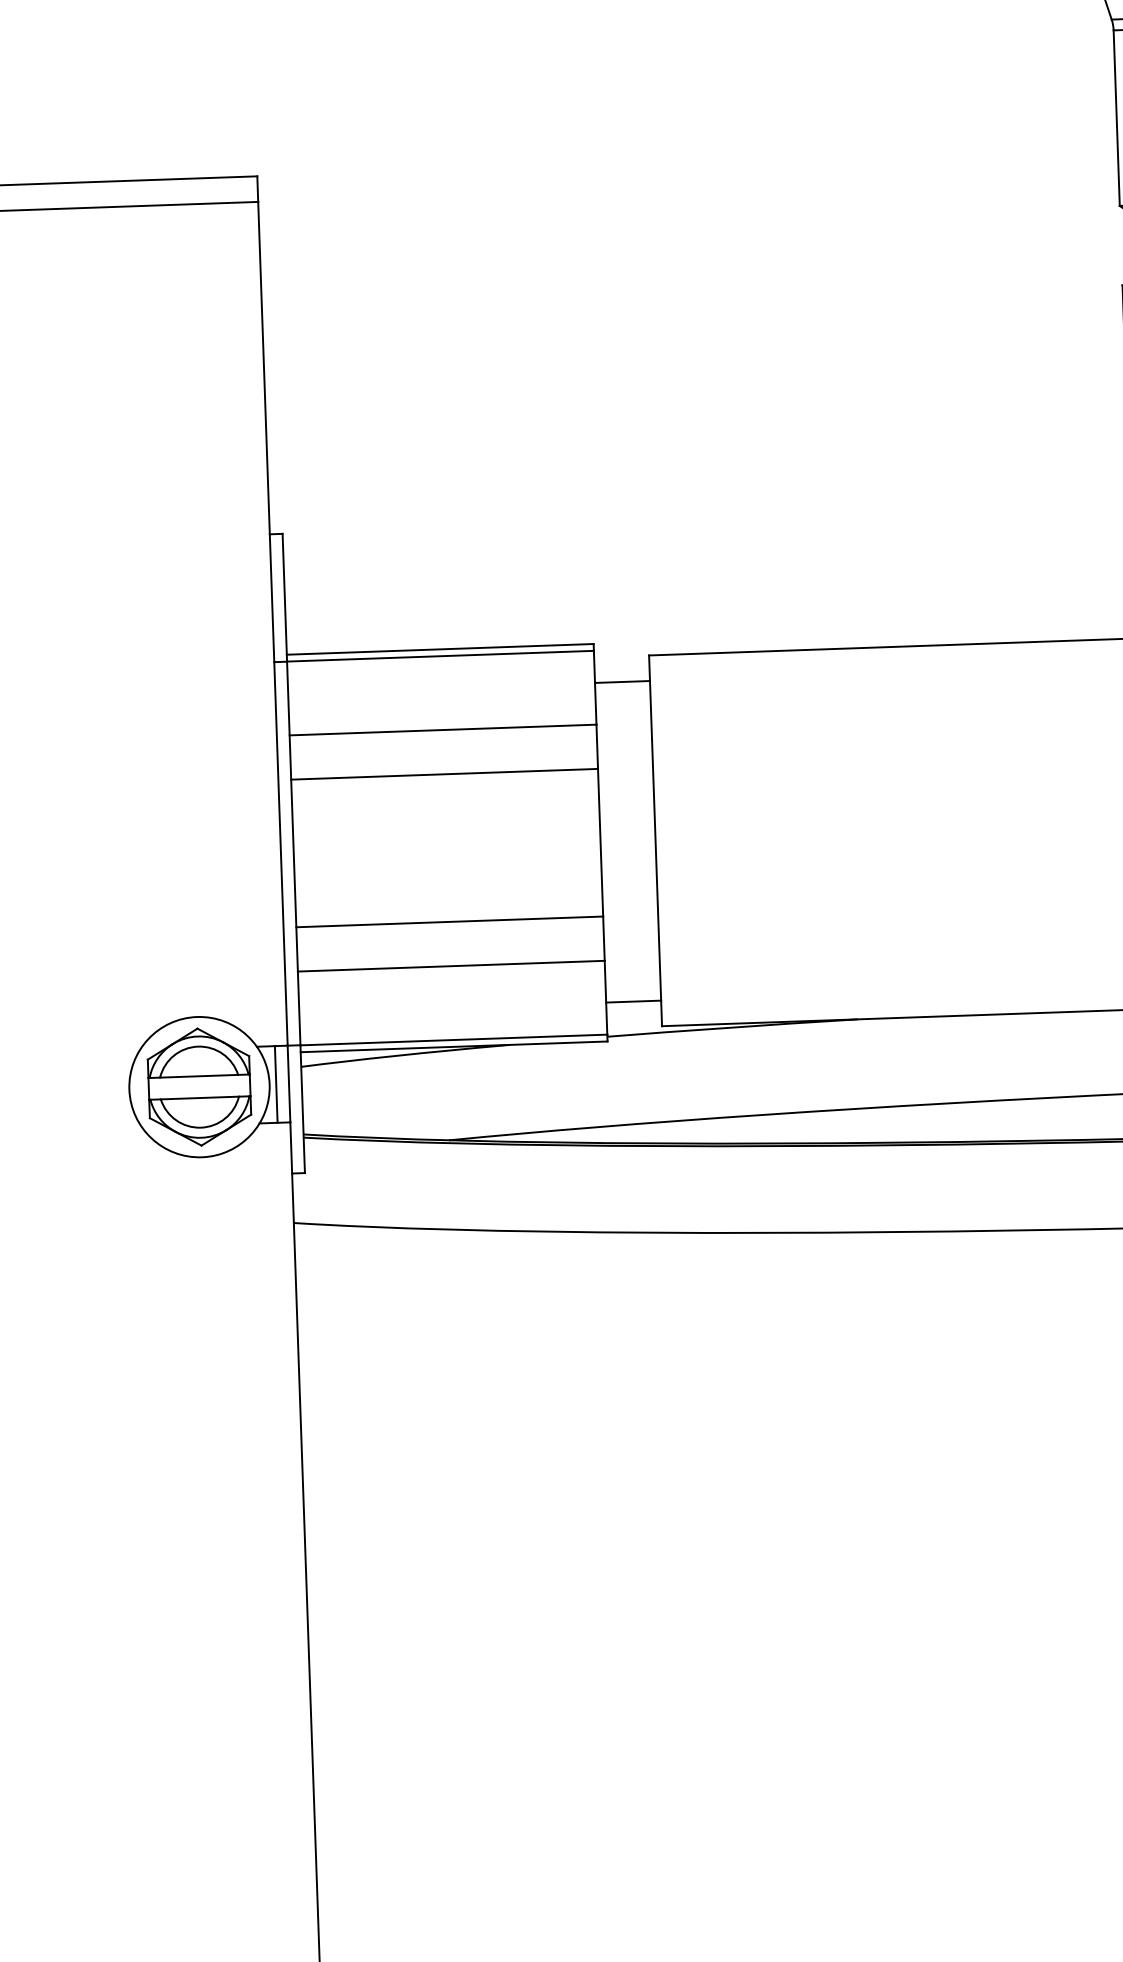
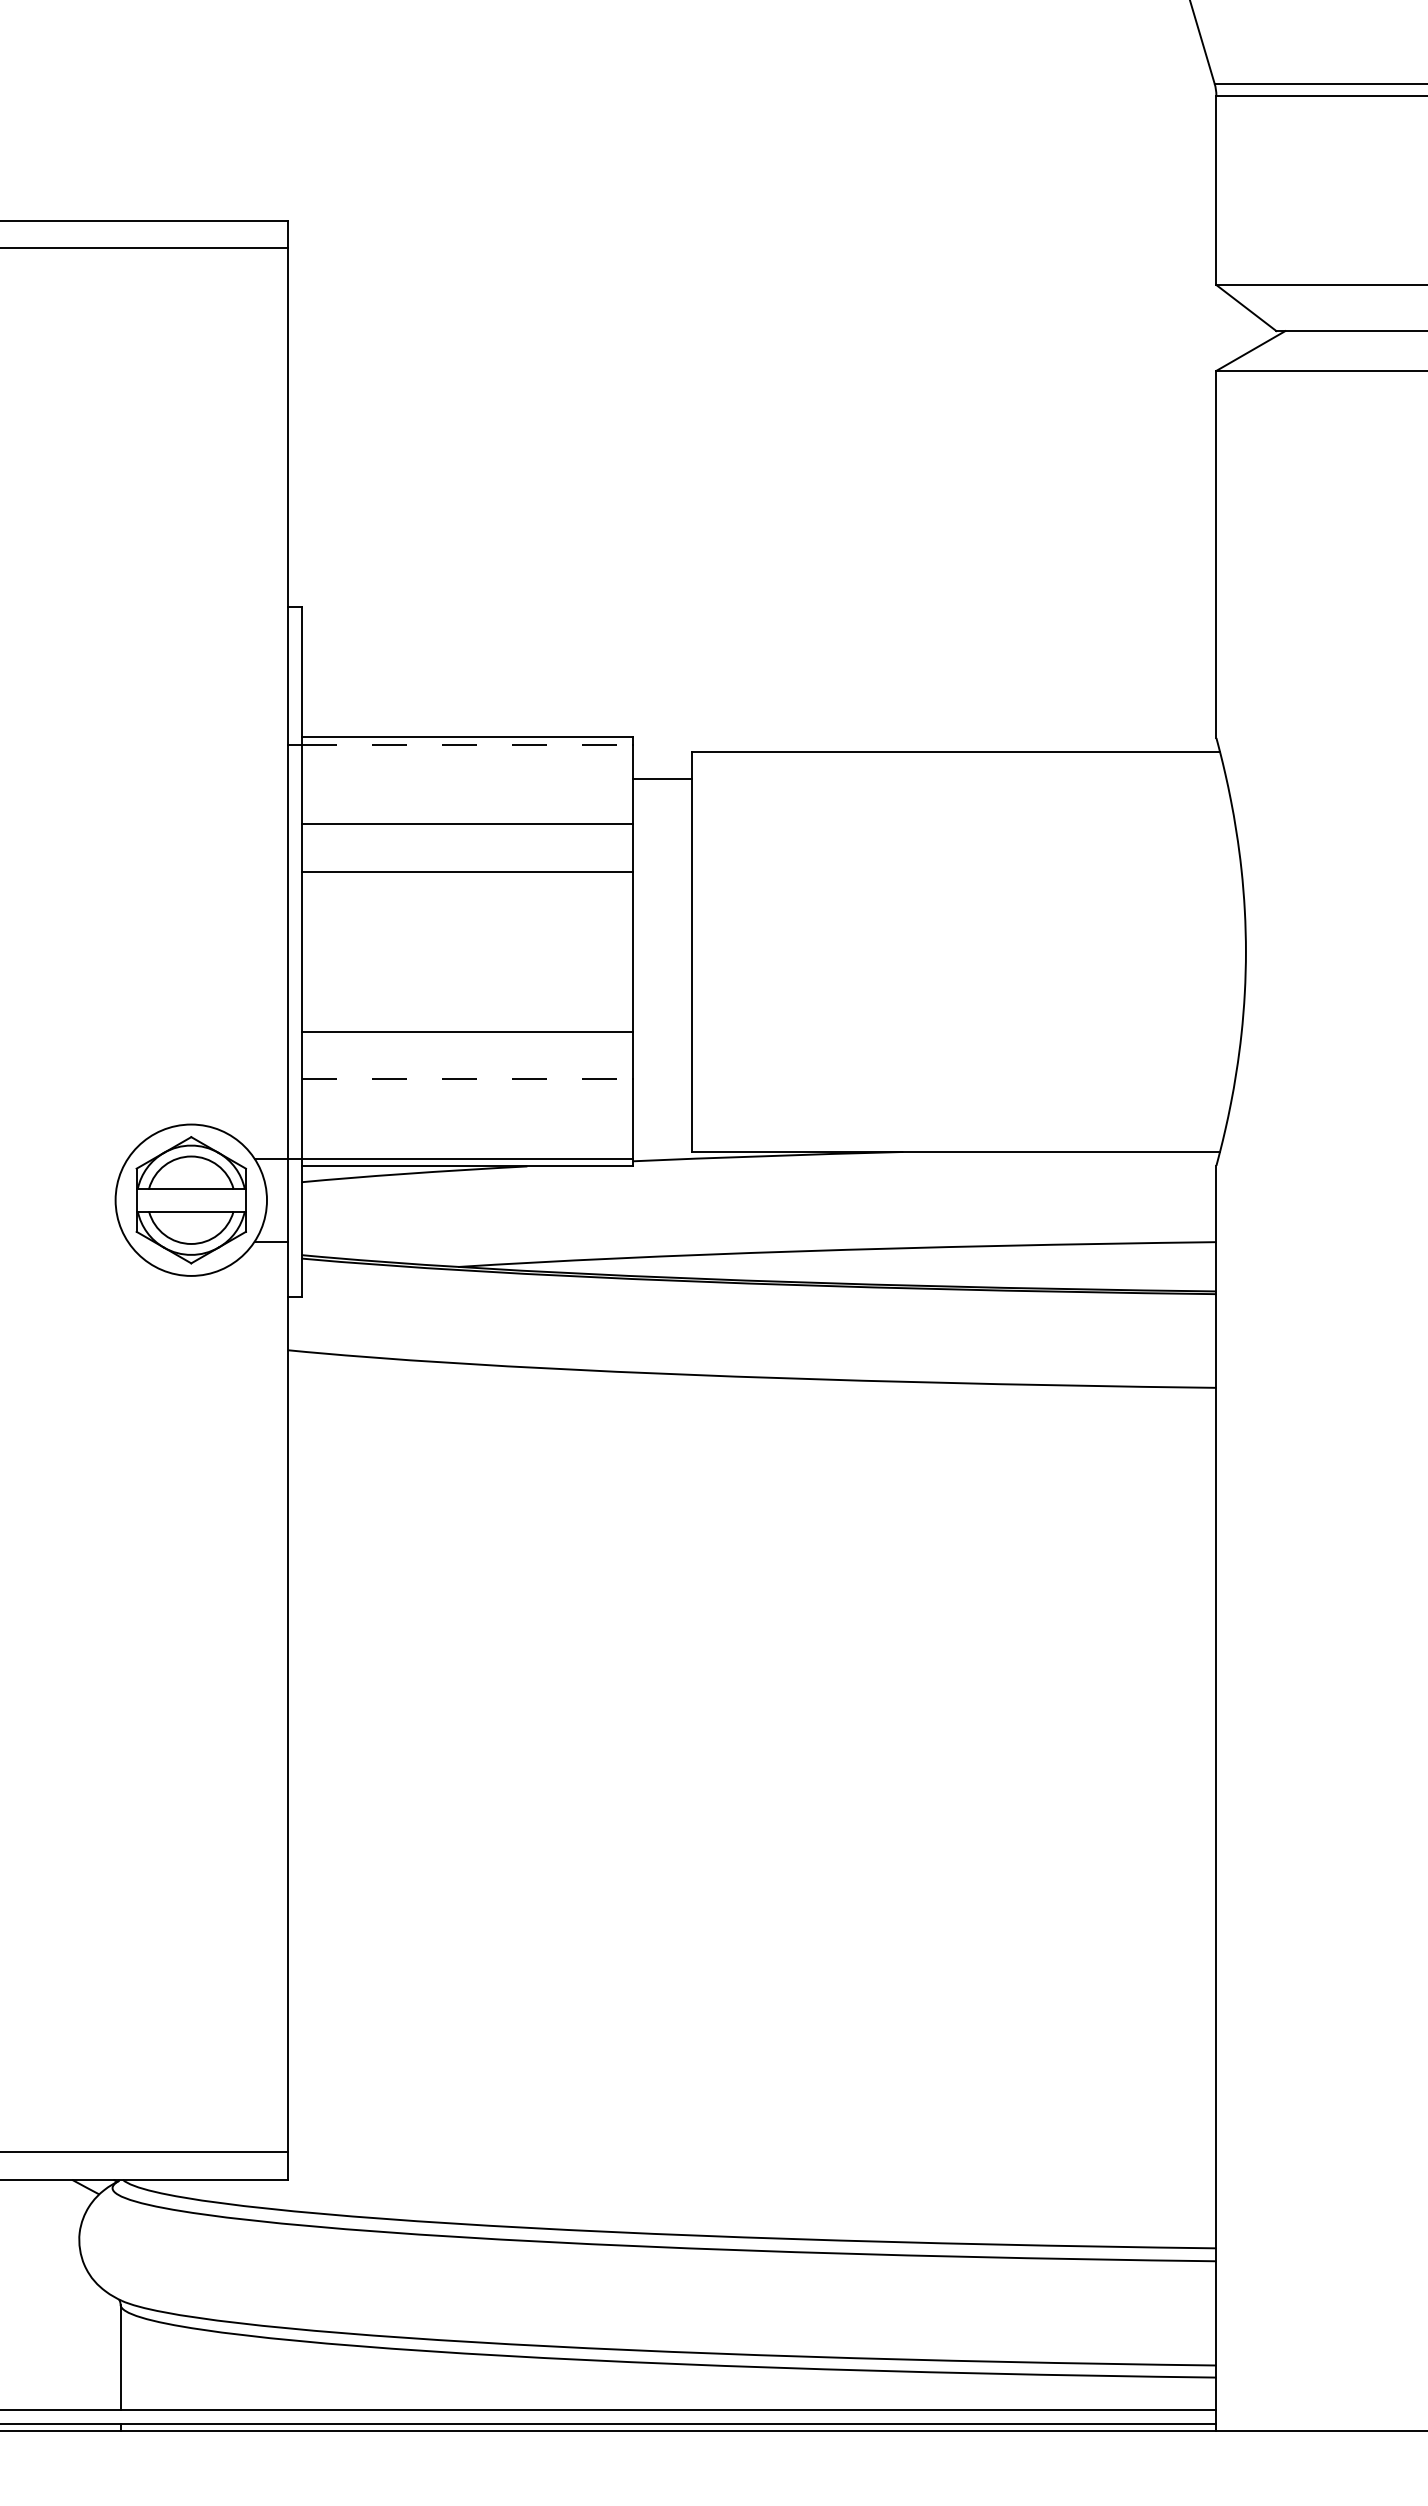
line: (440, 655) -> (467, 744), solid -> dashed
line: (451, 966) -> (467, 1079), solid -> dashed
line: (633, 1001) -> (662, 1124), removed
line: (276, 1083) -> (274, 1199), removed

